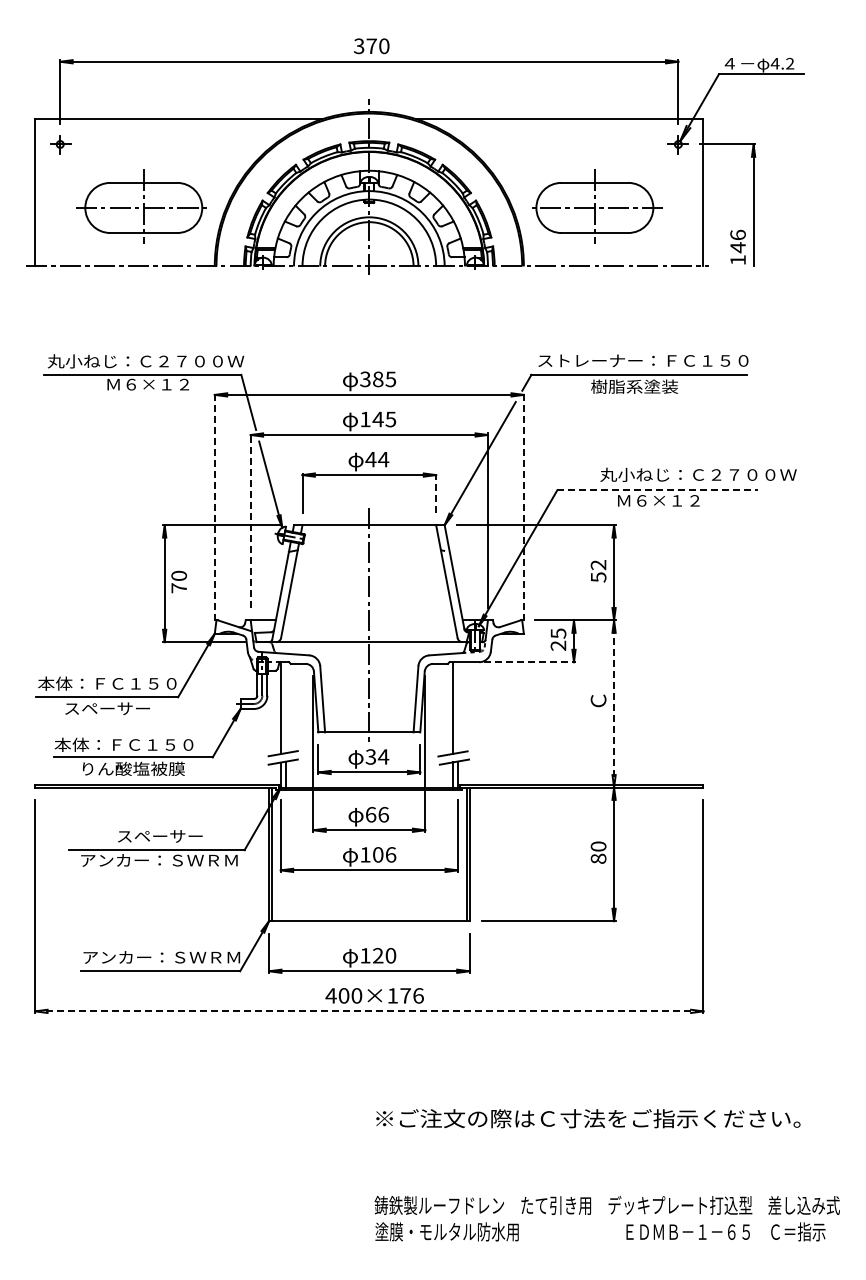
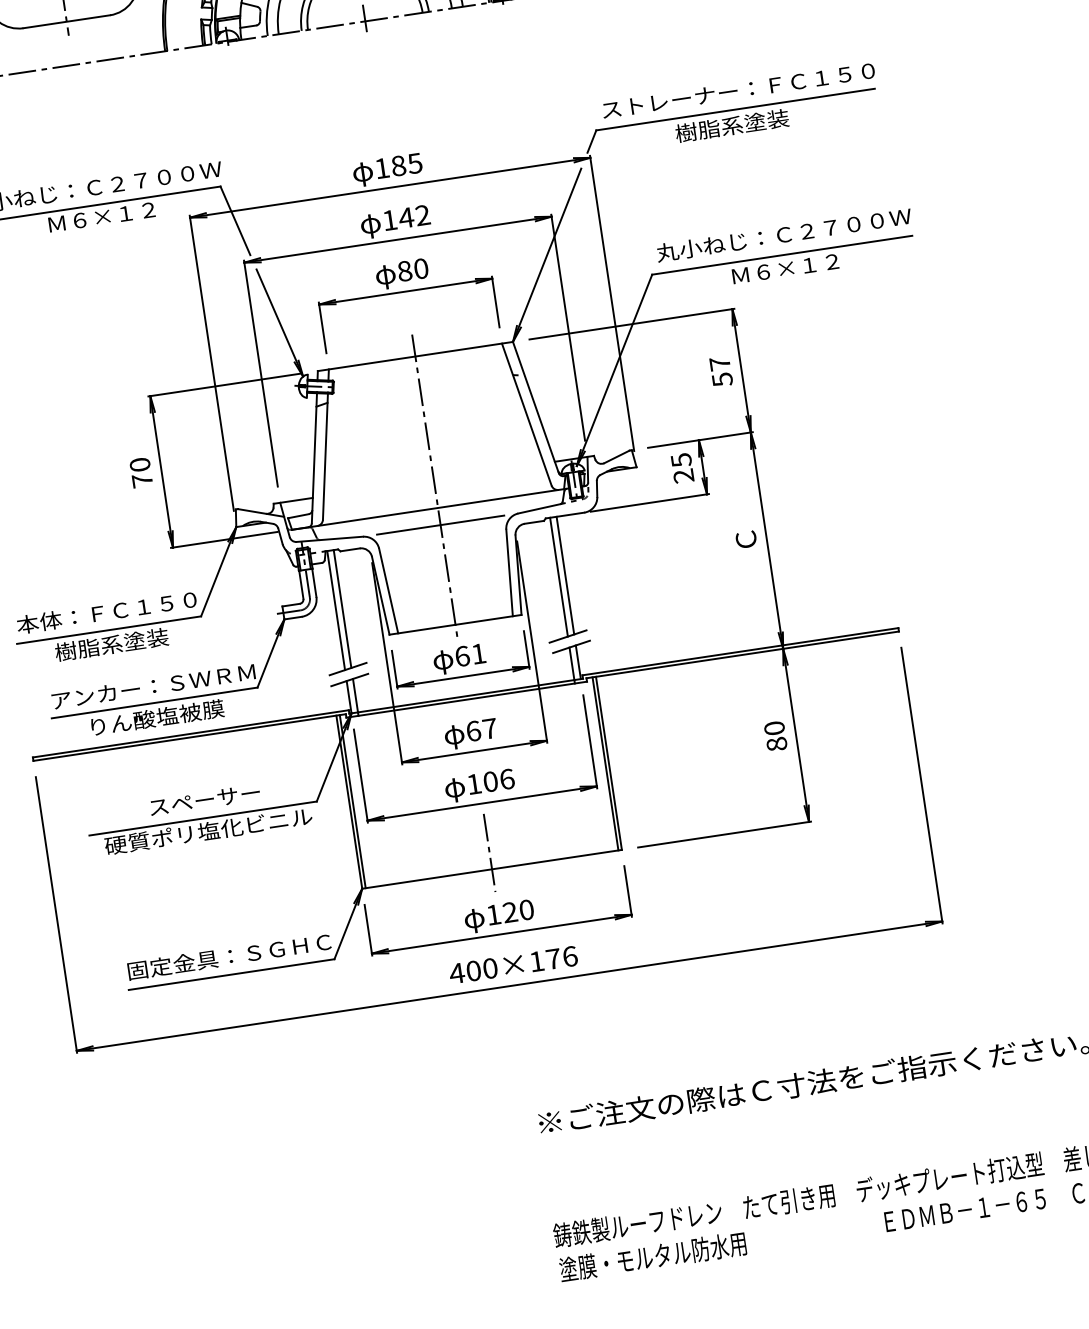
text: (365, 379) -> (382, 168), 385 -> 185
text: (390, 419) -> (422, 215), 145 -> 142
text: (377, 459) -> (413, 269), 44 -> 80
text: (698, 474) -> (783, 234), moved
line: (658, 490) -> (783, 255), dashed -> solid
line: (436, 493) -> (496, 302), dashed -> solid
line: (214, 507) -> (211, 363), dashed -> solid
line: (523, 507) -> (611, 303), dashed -> solid
line: (250, 520) -> (260, 373), dashed -> solid
text: (598, 565) -> (720, 364), 52 -> 57
text: (178, 581) -> (140, 472), moved
line: (369, 655) -> (440, 525), added
line: (529, 662) -> (649, 503), dashed -> solid
line: (614, 703) -> (767, 539), dashed -> solid
line: (285, 707) -> (342, 608), added
line: (457, 707) -> (564, 575), added
text: (107, 708) -> (111, 644), スペーサー -> 樹脂系塗装
text: (133, 744) -> (152, 686), 本体：ＦＣ１５０ -> アンカー：ＳＷＲＭ
text: (377, 756) -> (470, 654), 34 -> 61
text: (383, 814) -> (489, 728), 66 -> 67
text: (159, 860) -> (208, 831), アンカー：ＳＷＲＭ -> 硬質ポリ塩化ビニル
line: (369, 908) -> (489, 852), added
text: (161, 957) -> (229, 956), アンカー：ＳＷＲＭ -> 固定金具：ＳＧＨＣ
line: (369, 1011) -> (509, 986), dashed -> solid

